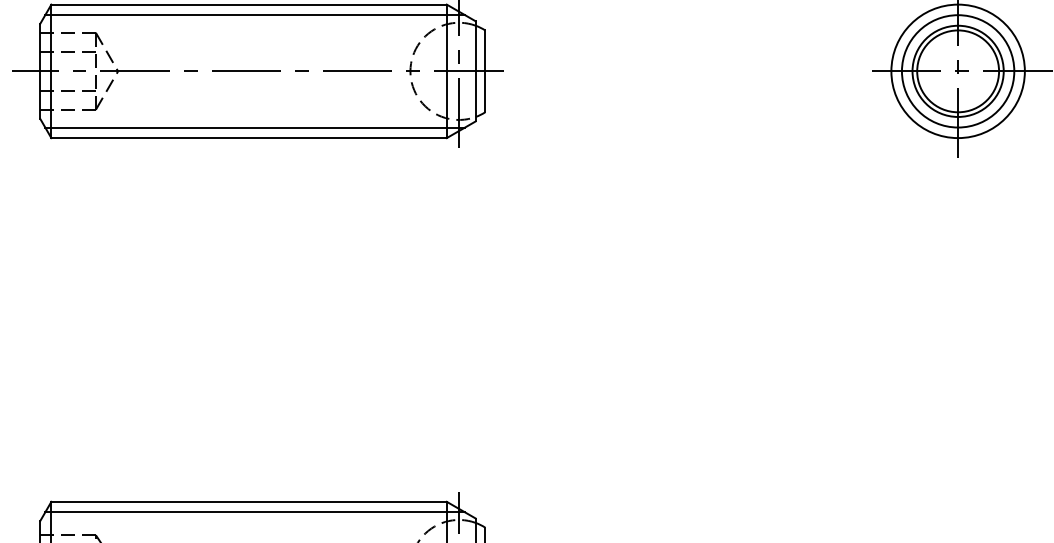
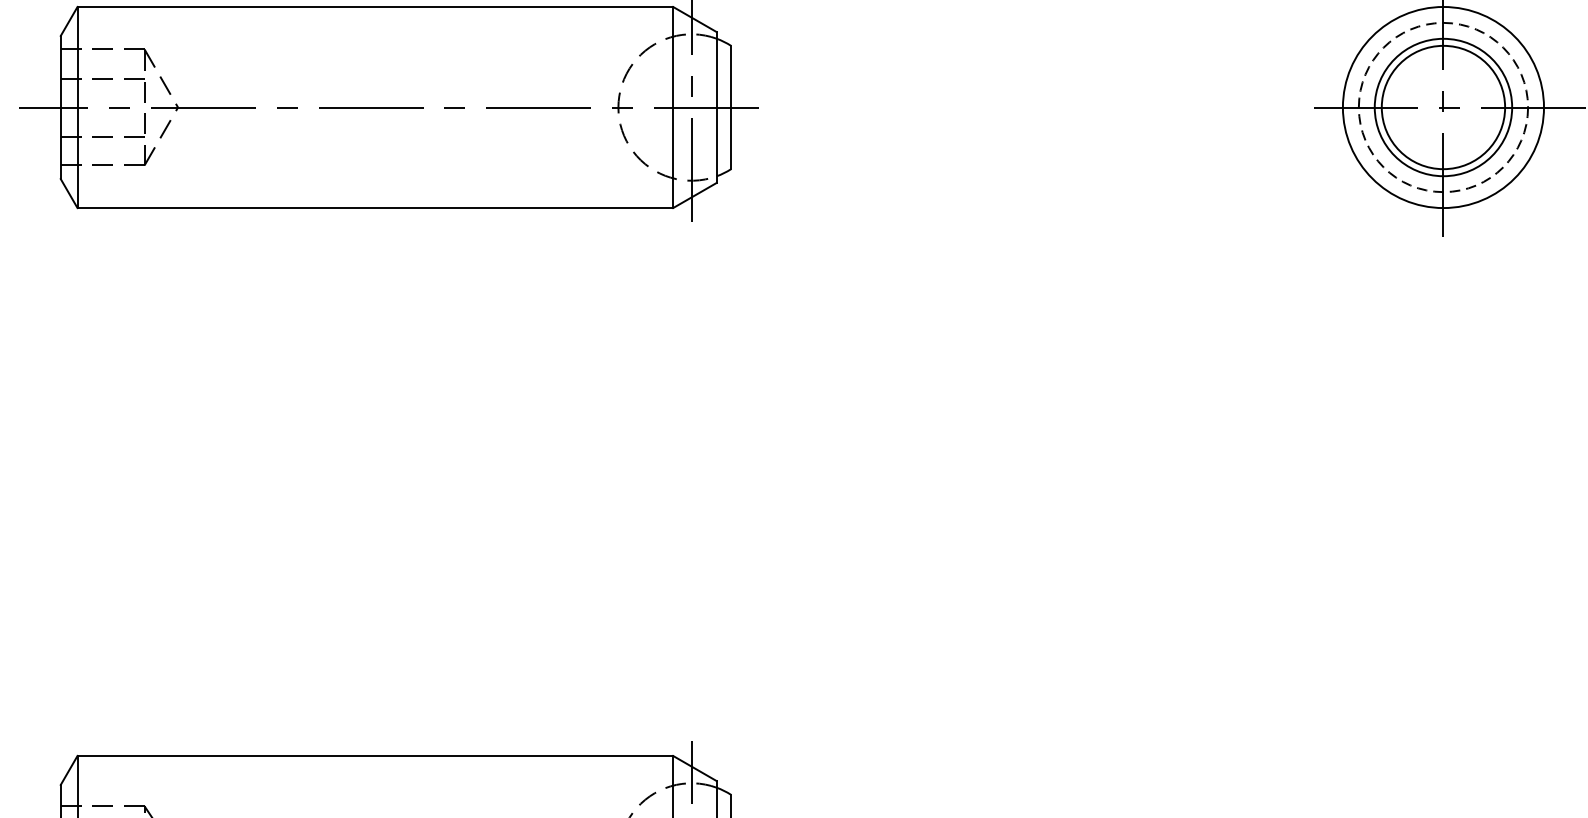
line: (255, 15) -> (385, 23), removed
circle: (957, 71) -> (1442, 107), solid -> dashed
line: (255, 127) -> (385, 192), removed
line: (255, 512) -> (385, 772), removed

